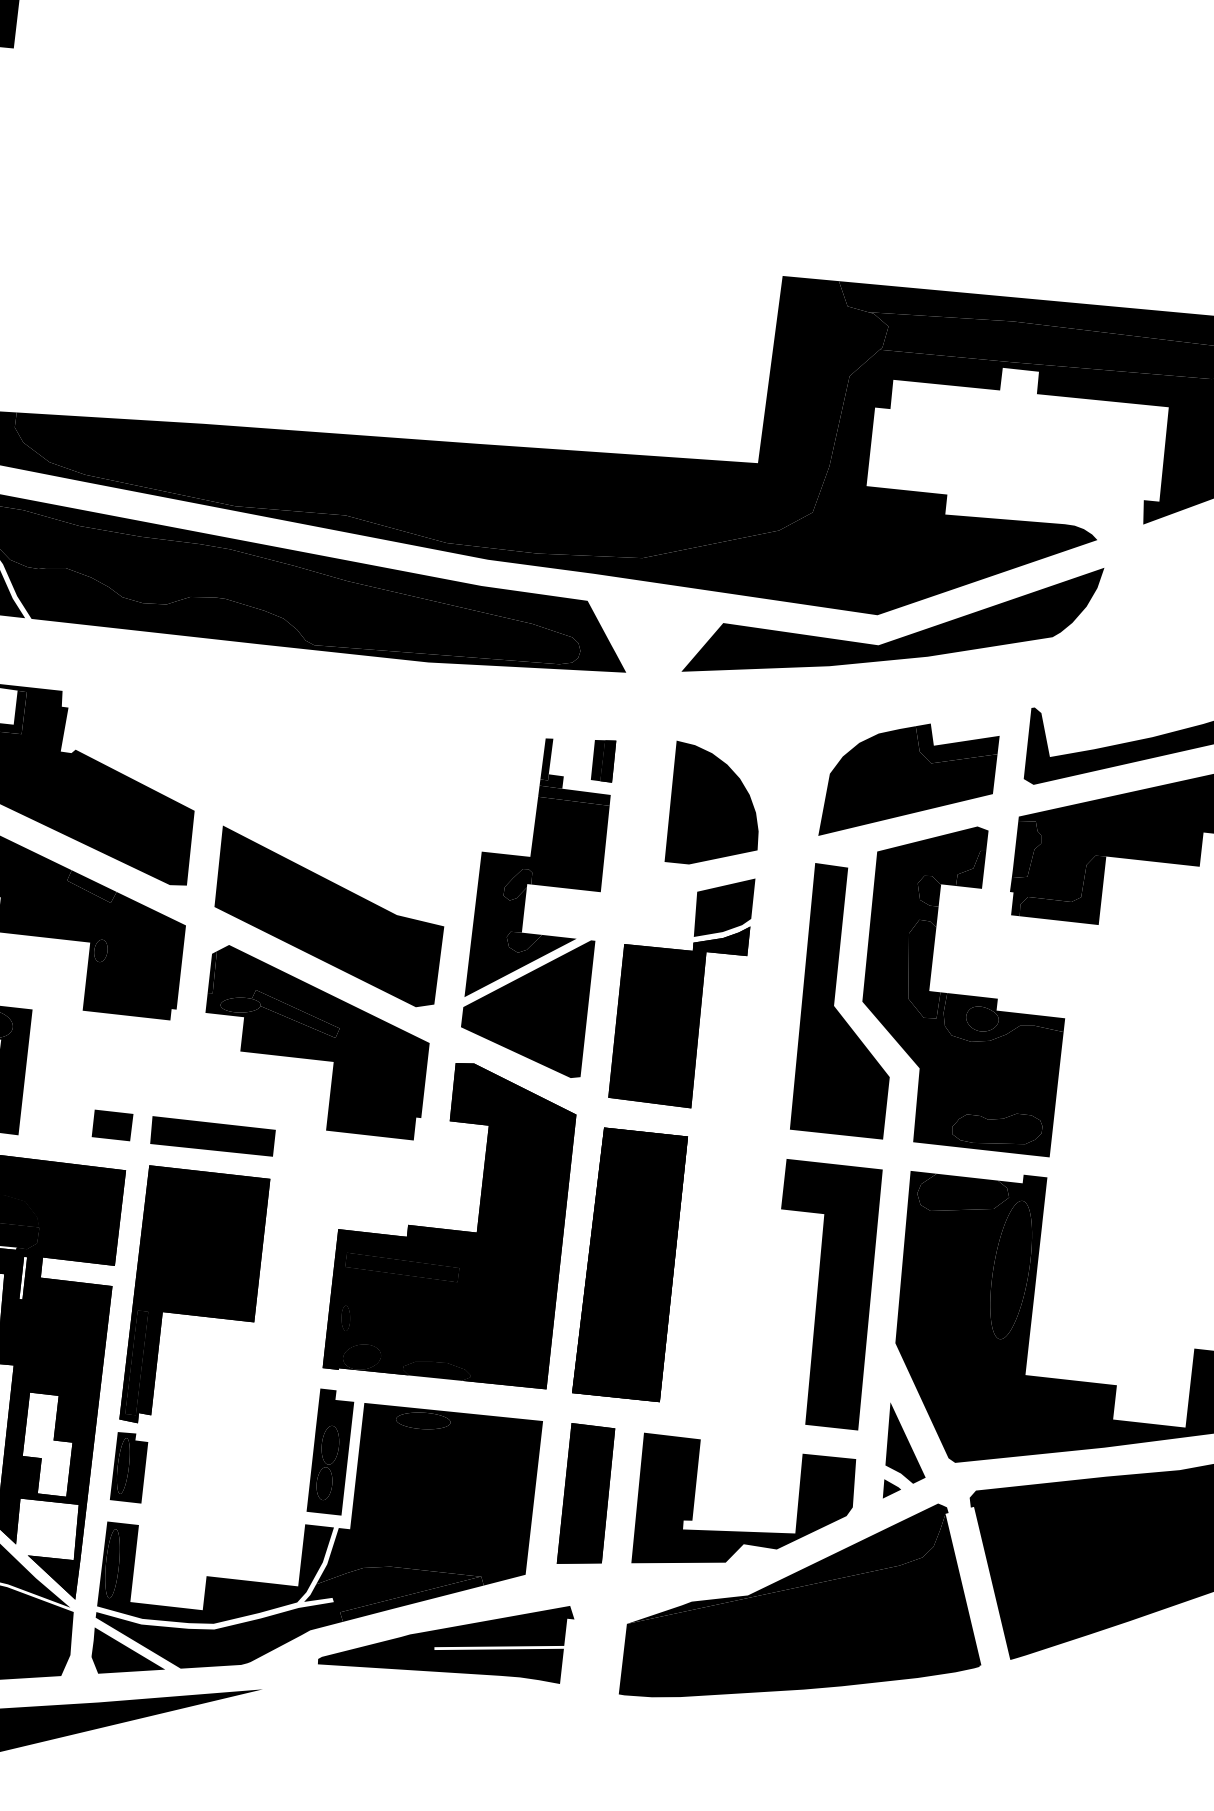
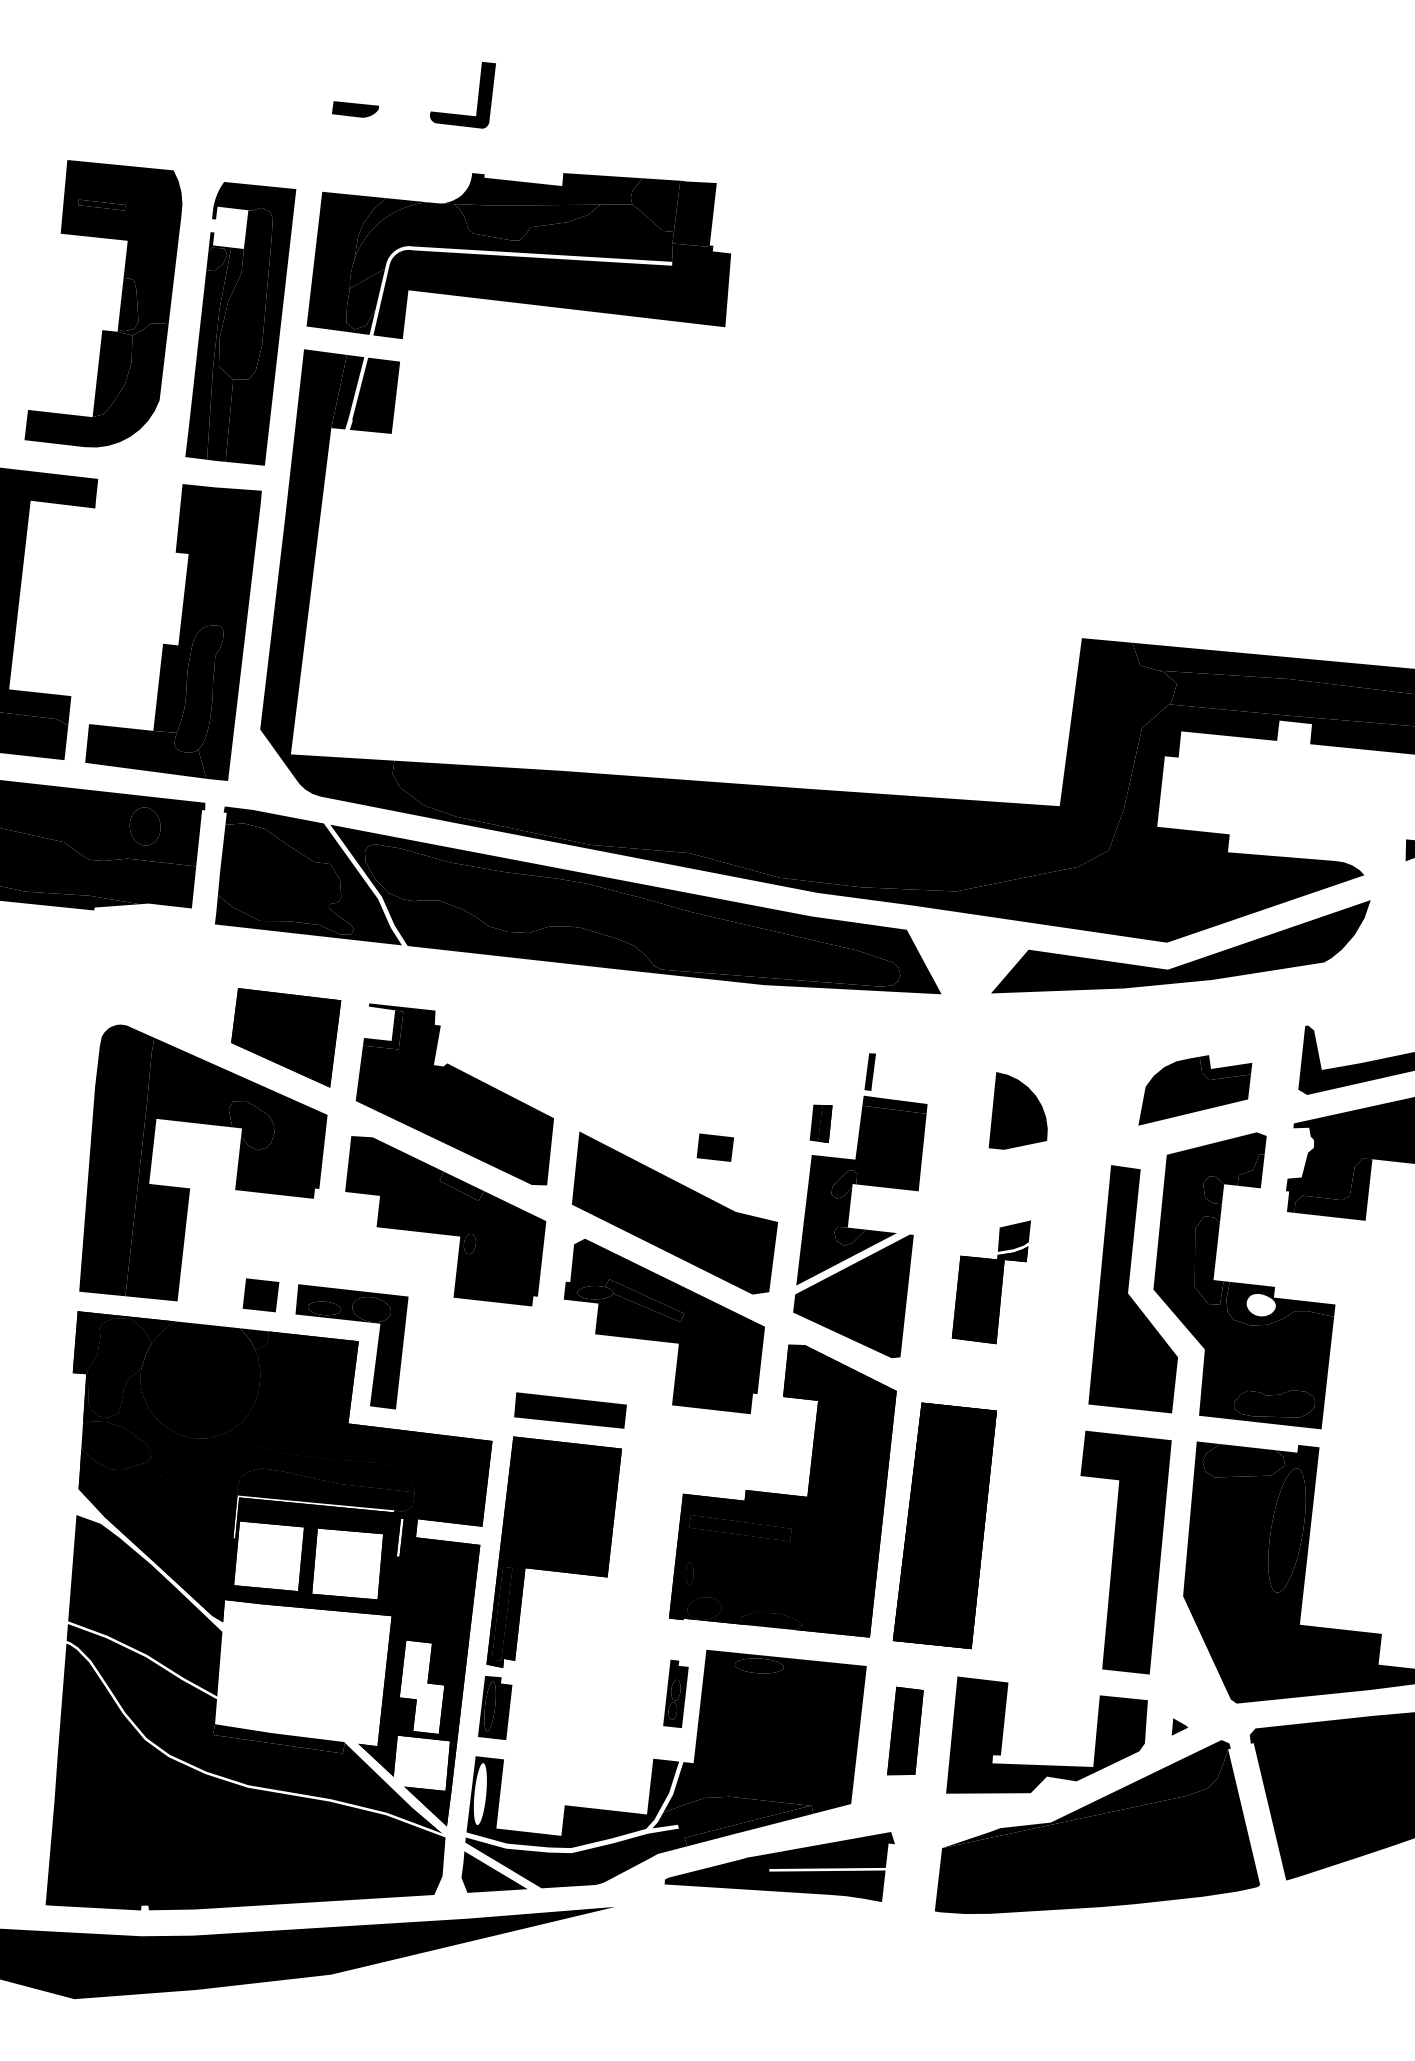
part: (602, 760) -> (820, 1123), moved
part: (909, 779) -> (1195, 1090), size x0.7
fill: (551, 780) -> (874, 1091), removed
part: (712, 802) -> (1018, 1110), size x0.7
fill: (1026, 848) -> (1300, 1152), removed
fill: (211, 972) -> (569, 1263), removed
part: (681, 993) -> (991, 1282), size x0.6
fill: (981, 1018) -> (1260, 1304), removed
part: (111, 1125) -> (714, 1147), moved
part: (905, 1442) -> (1192, 1685), removed
part: (329, 1451) -> (675, 1693), size x0.6
part: (586, 1492) -> (905, 1730), size x0.7
fill: (111, 1564) -> (479, 1794), removed

